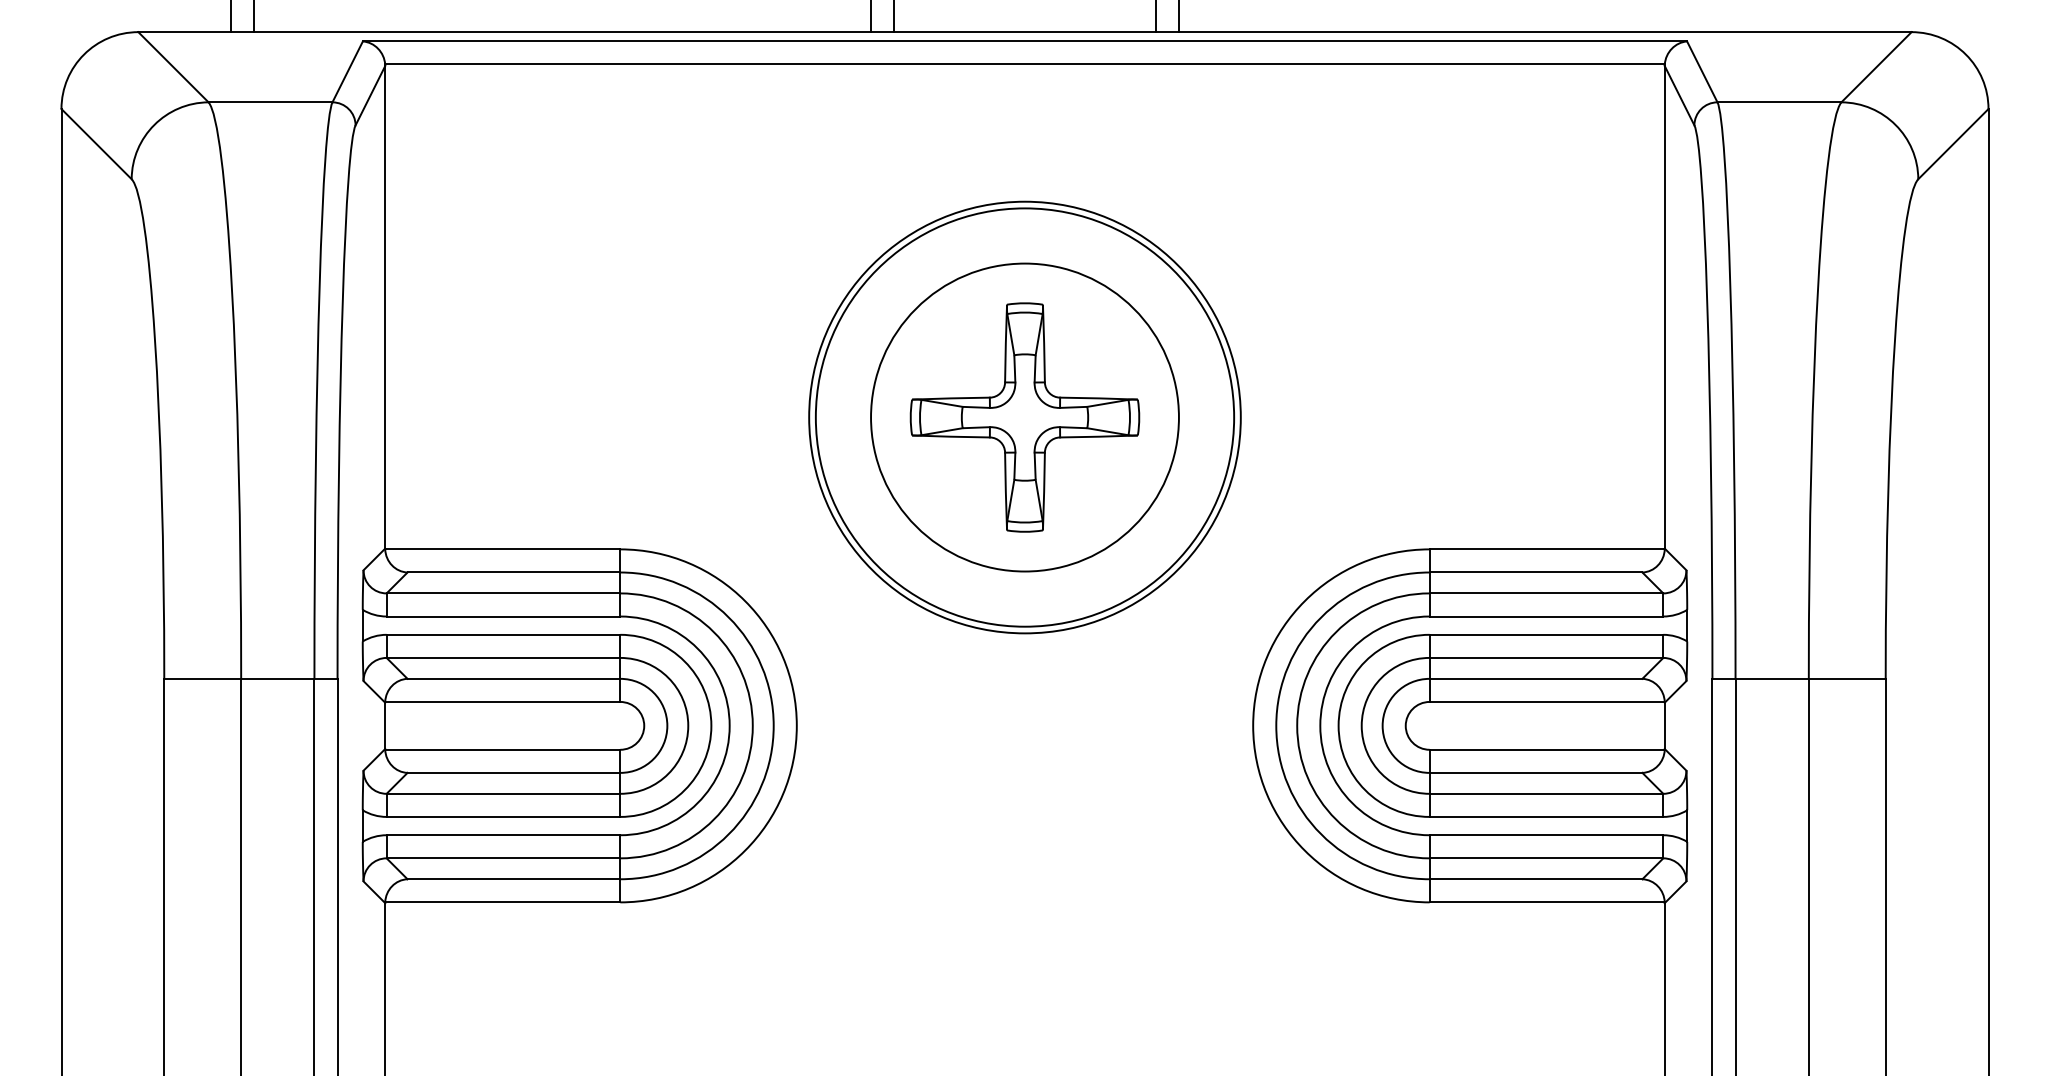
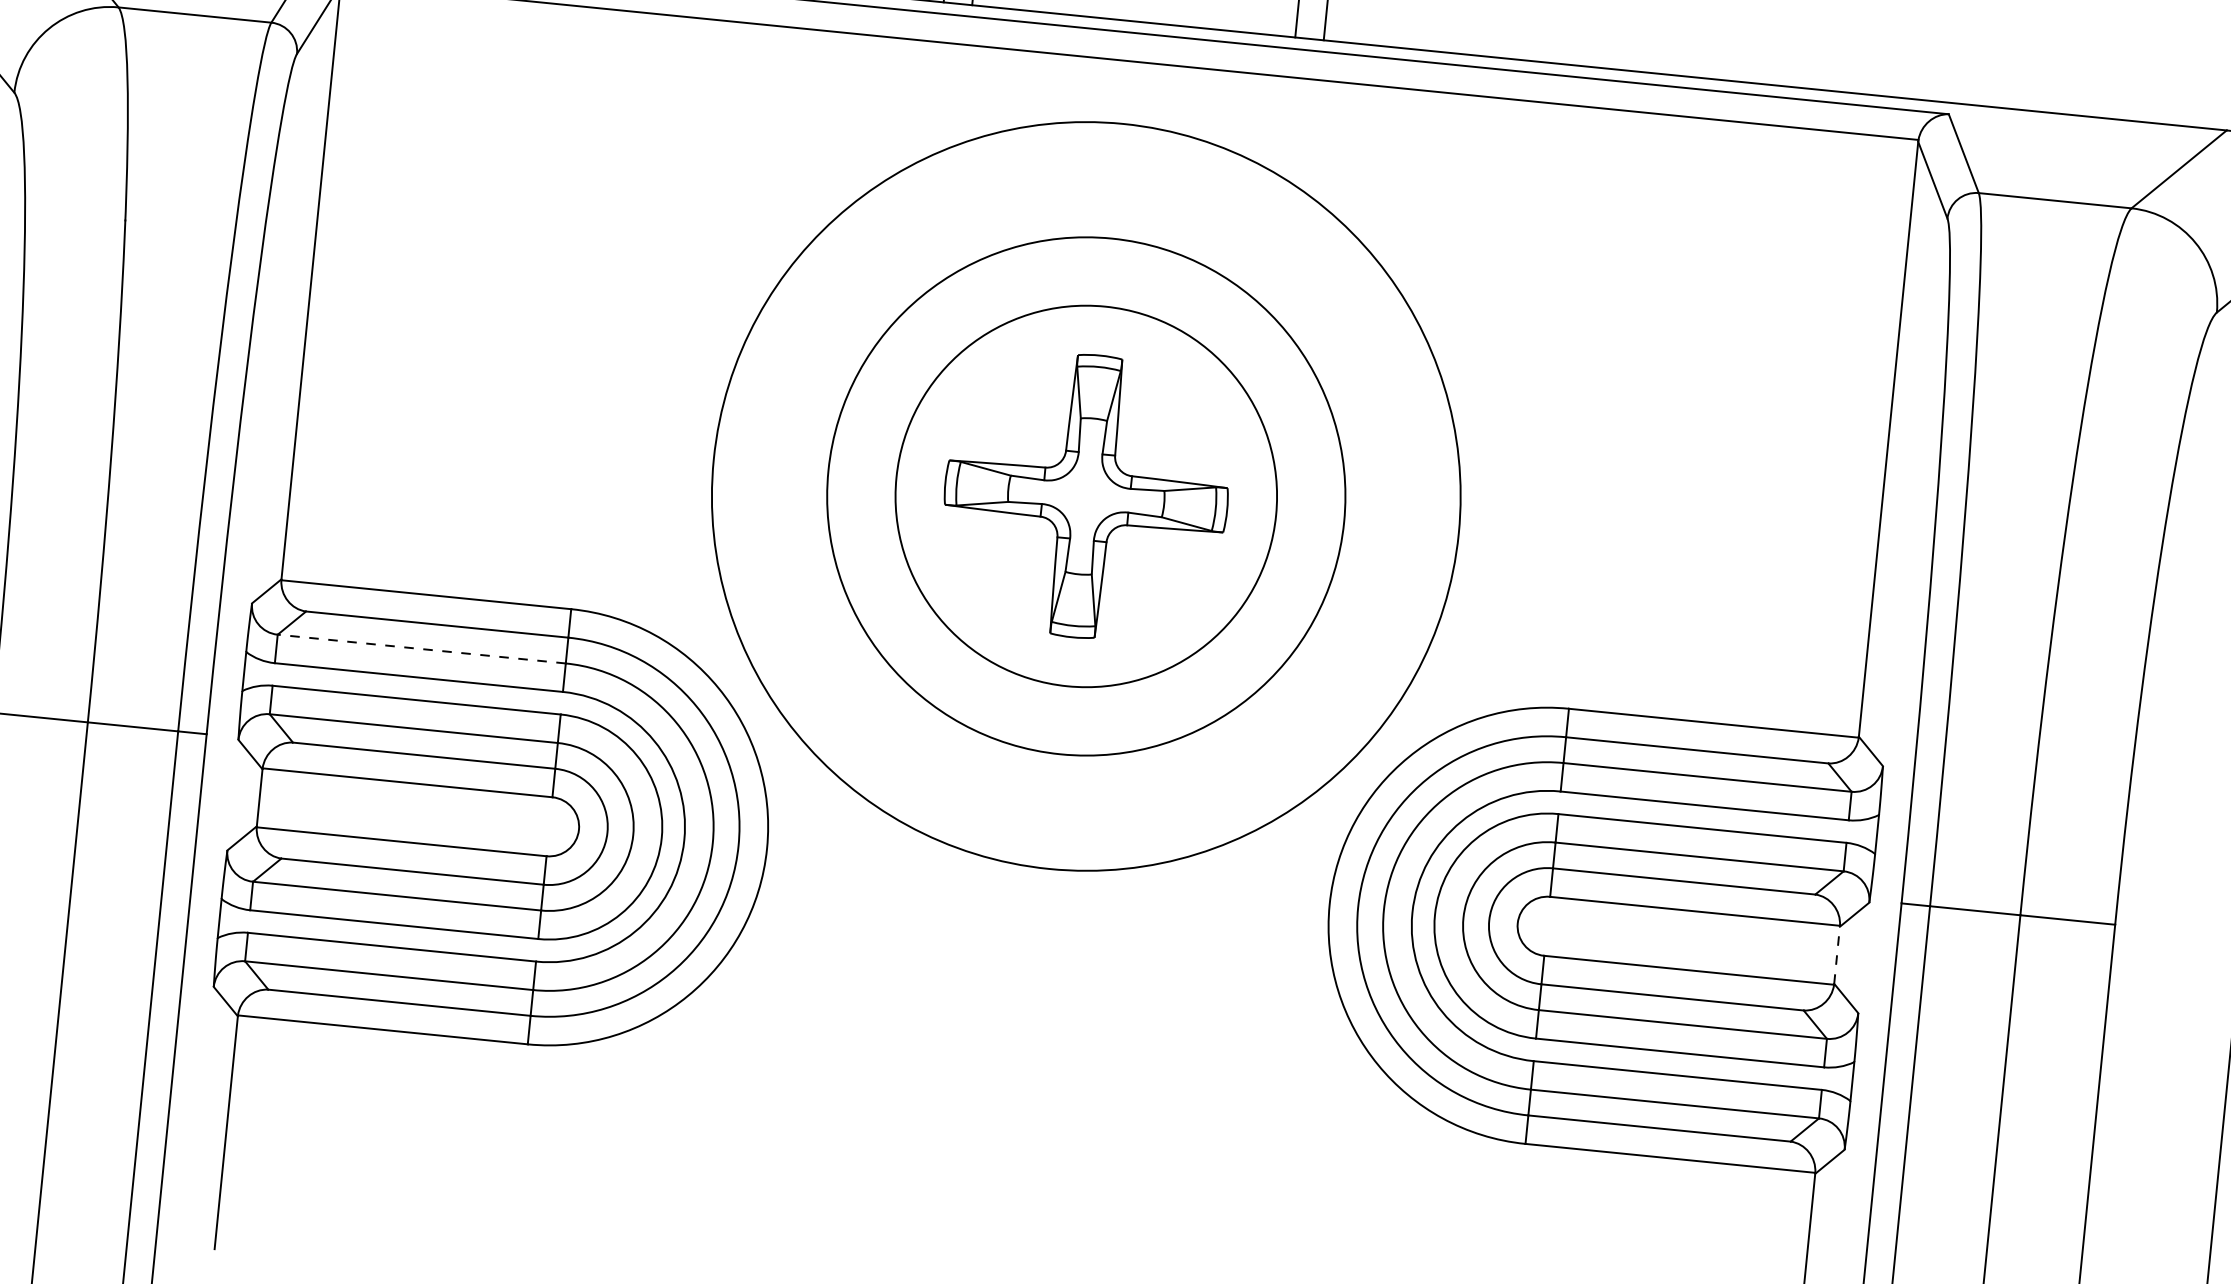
circle: (1024, 417) -> (1085, 496), size x1.4
line: (503, 593) -> (421, 649), solid -> dashed
line: (1664, 725) -> (1836, 954), solid -> dashed

